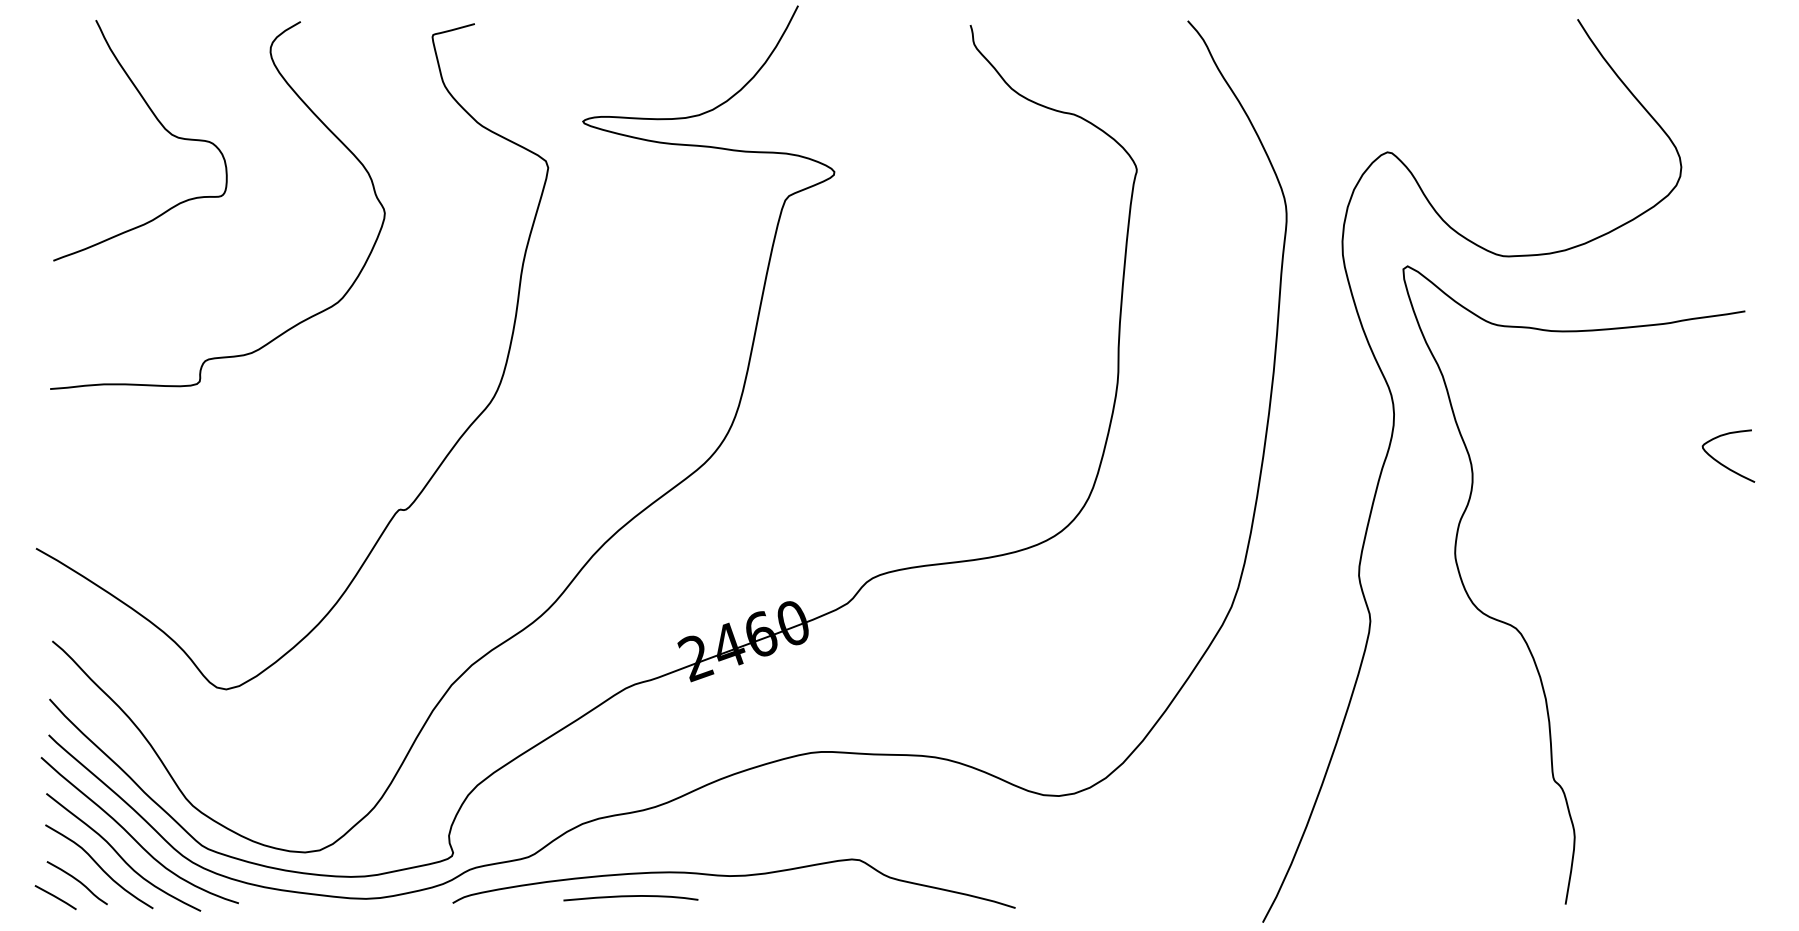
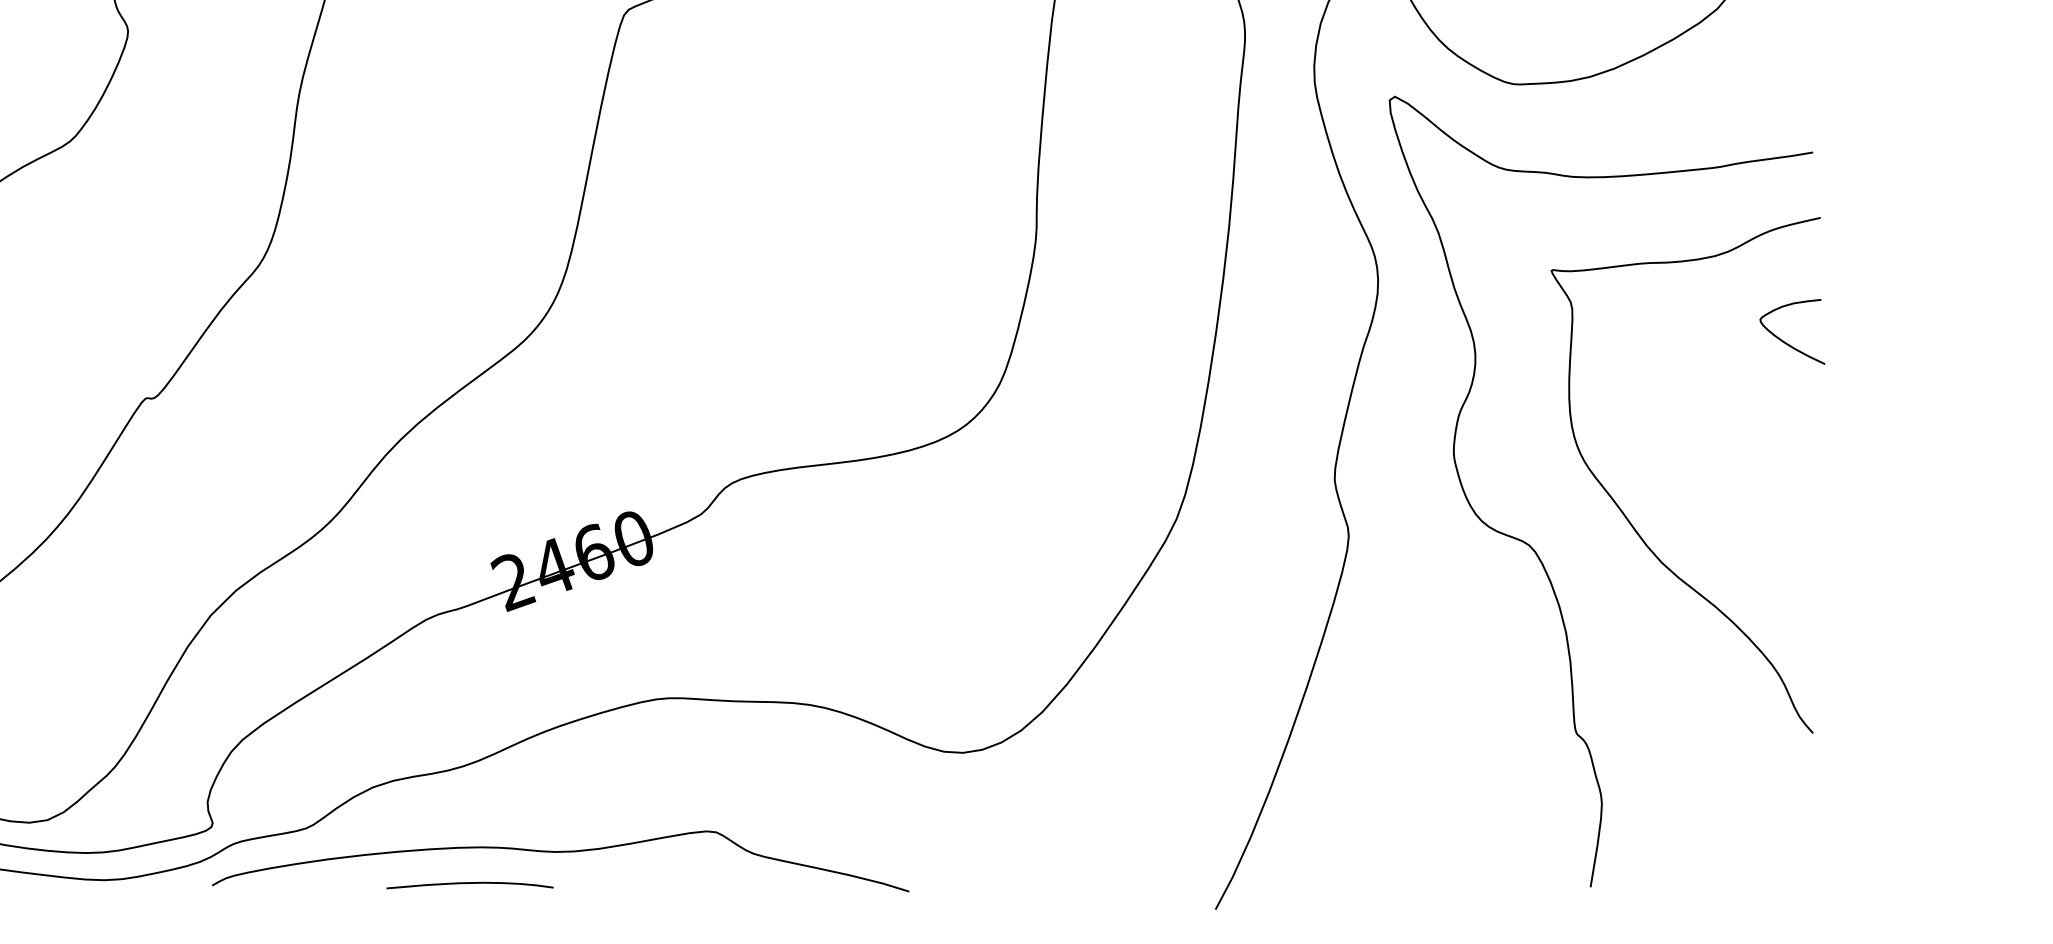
curve: (1595, 605) -> (1627, 516), added
curve: (630, 897) -> (469, 884), moved

